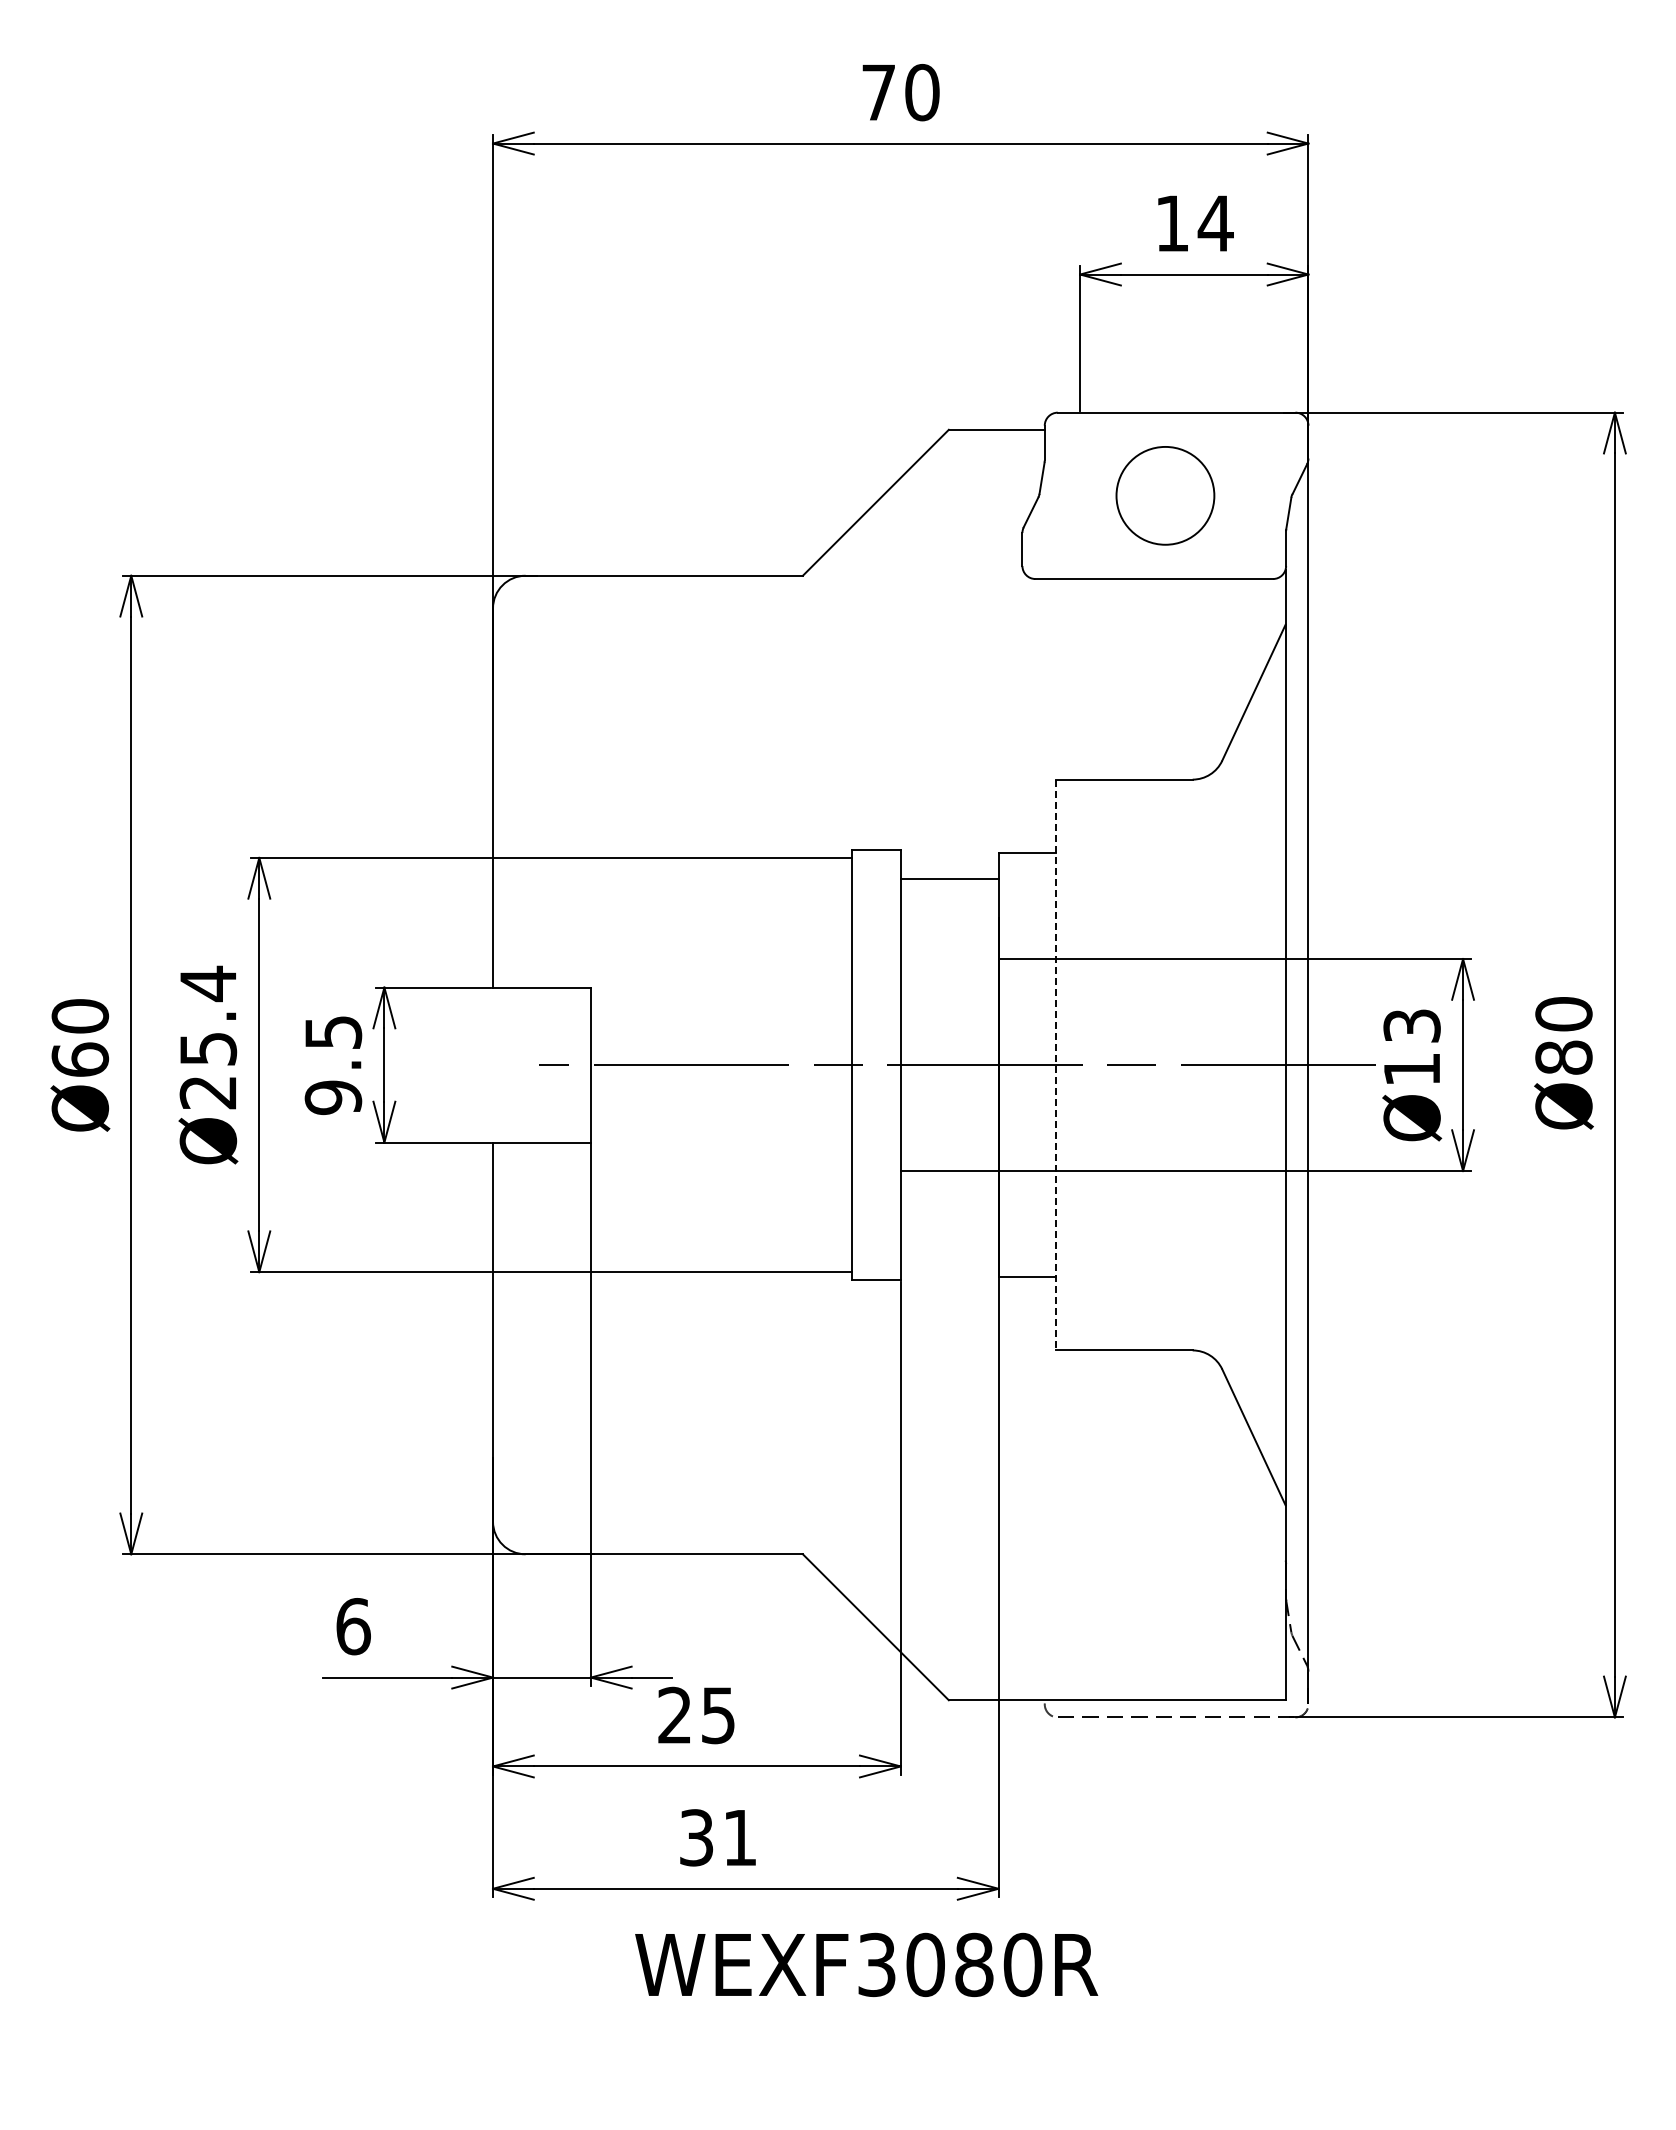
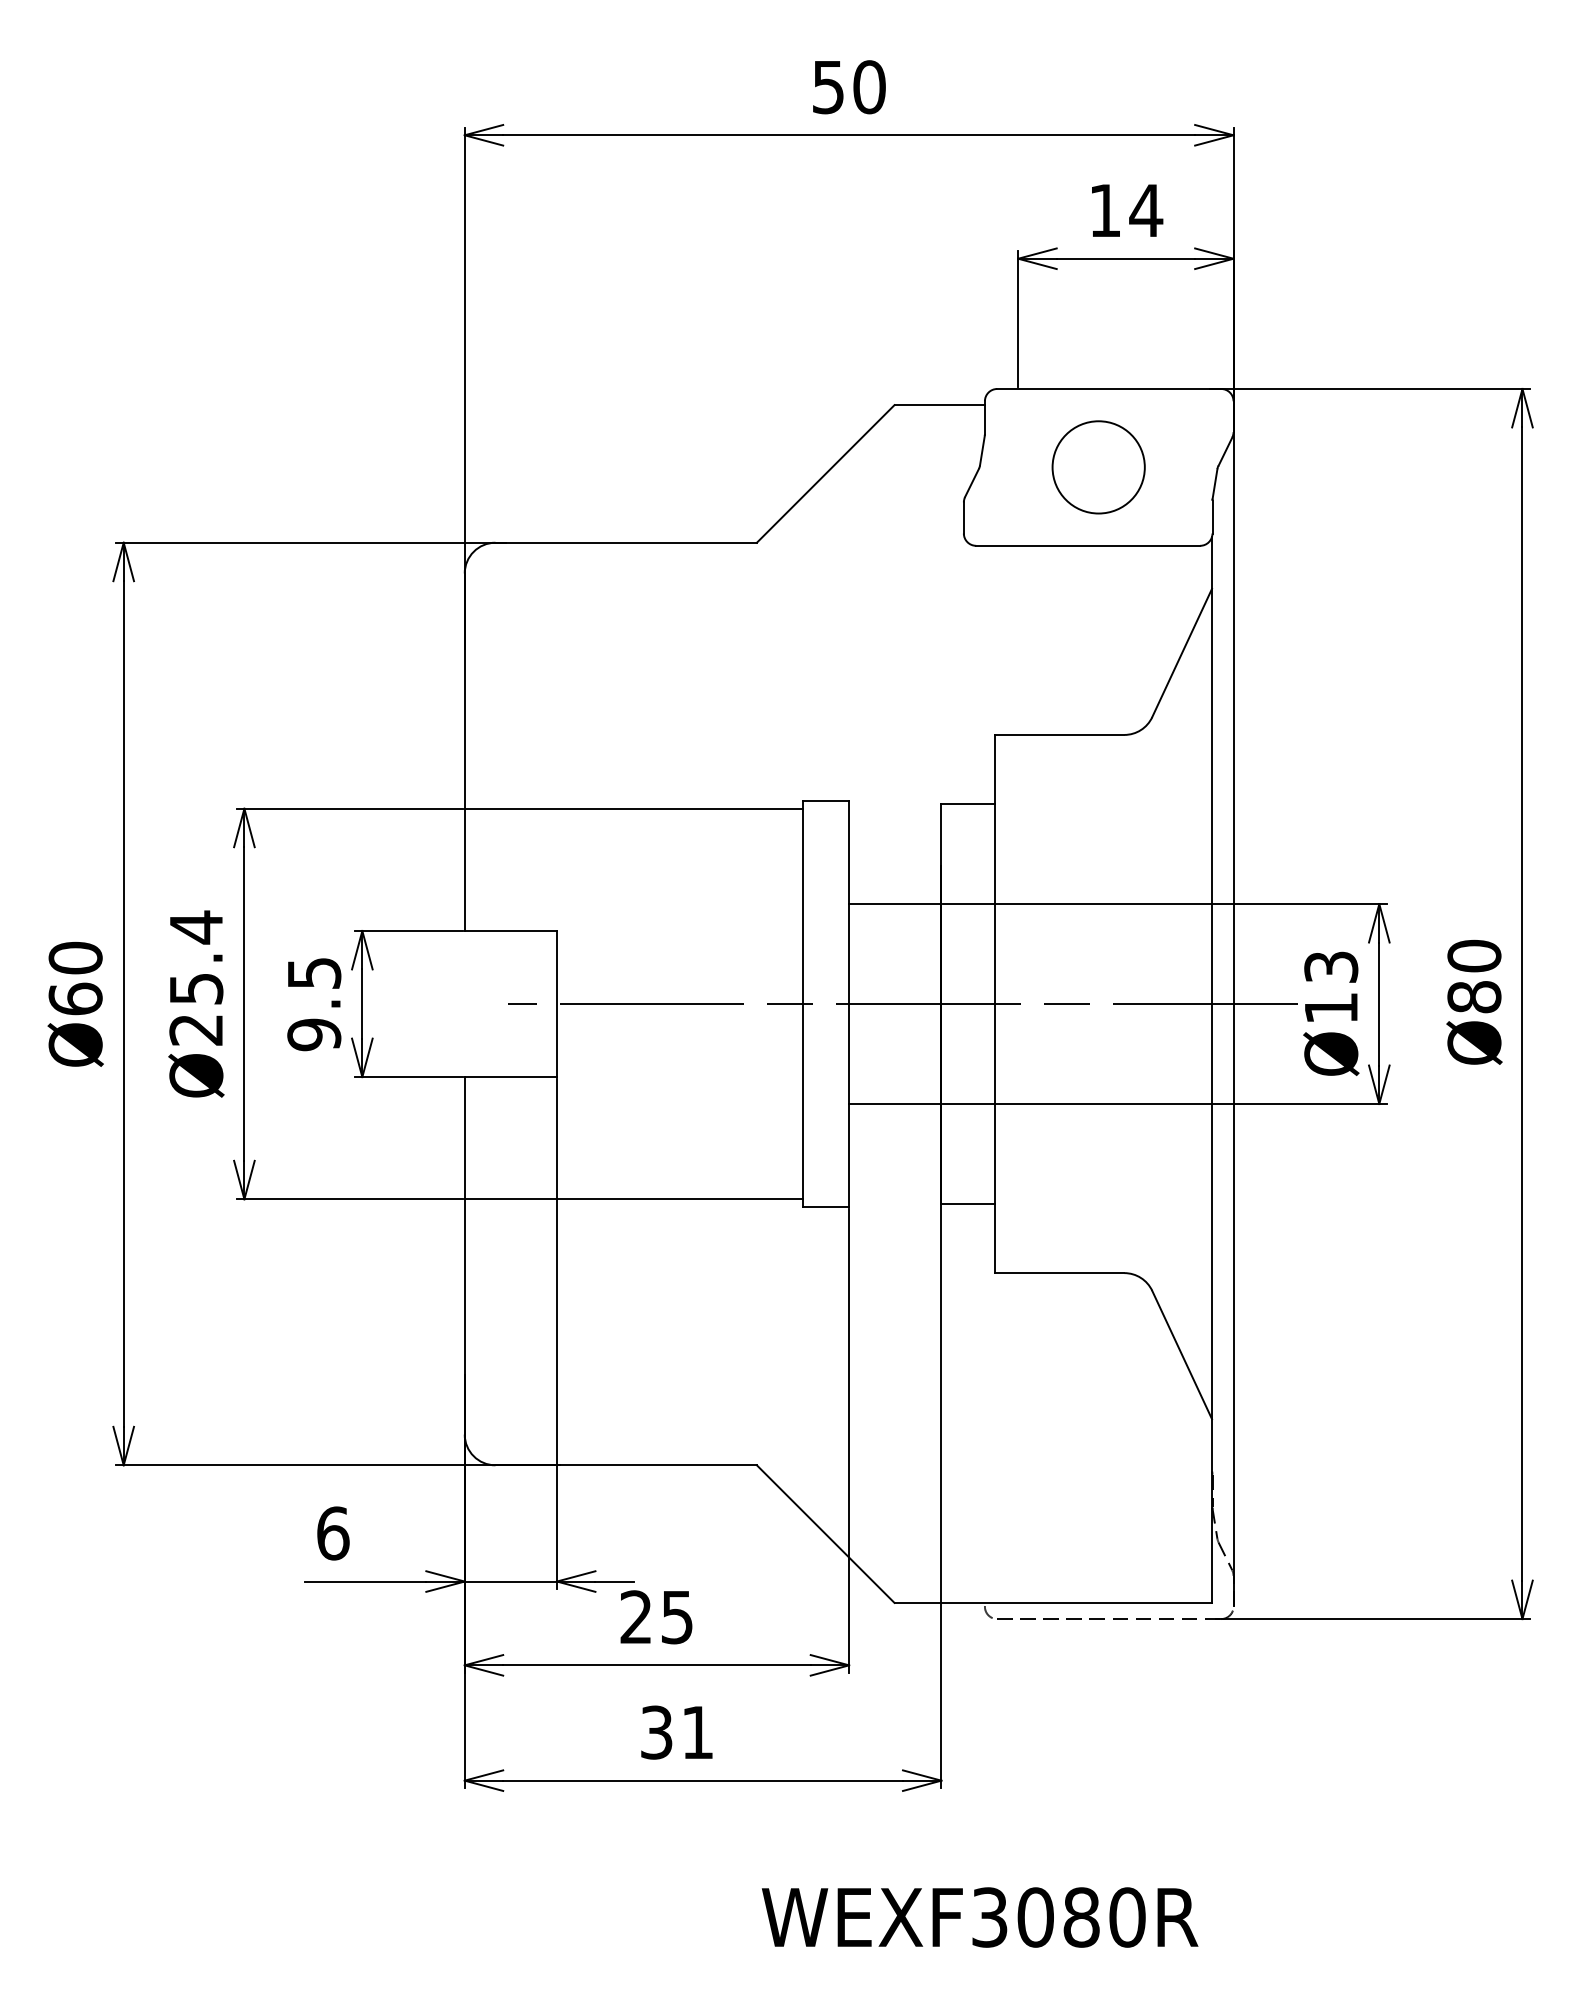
text: (878, 92) -> (828, 87), 70 -> 50
line: (949, 879) -> (895, 904), moved
line: (1055, 1065) -> (995, 1004), dashed -> solid
text: (866, 1964) -> (979, 1917), moved

